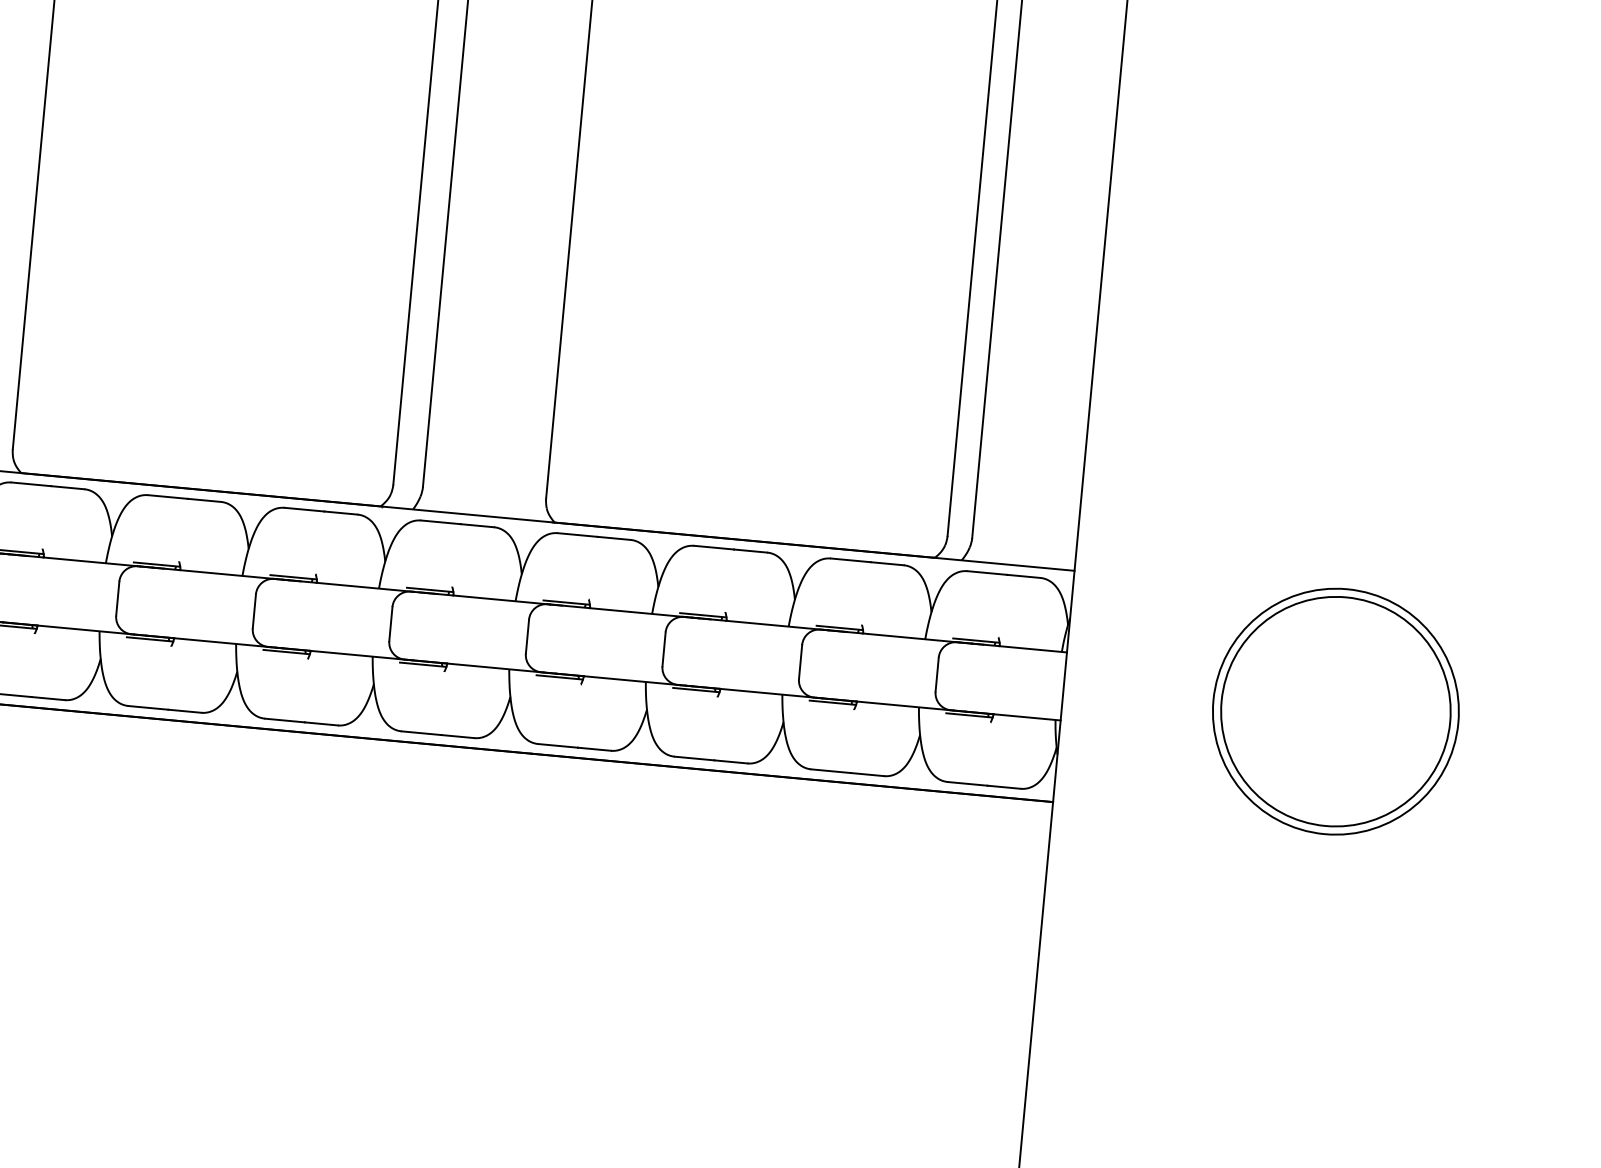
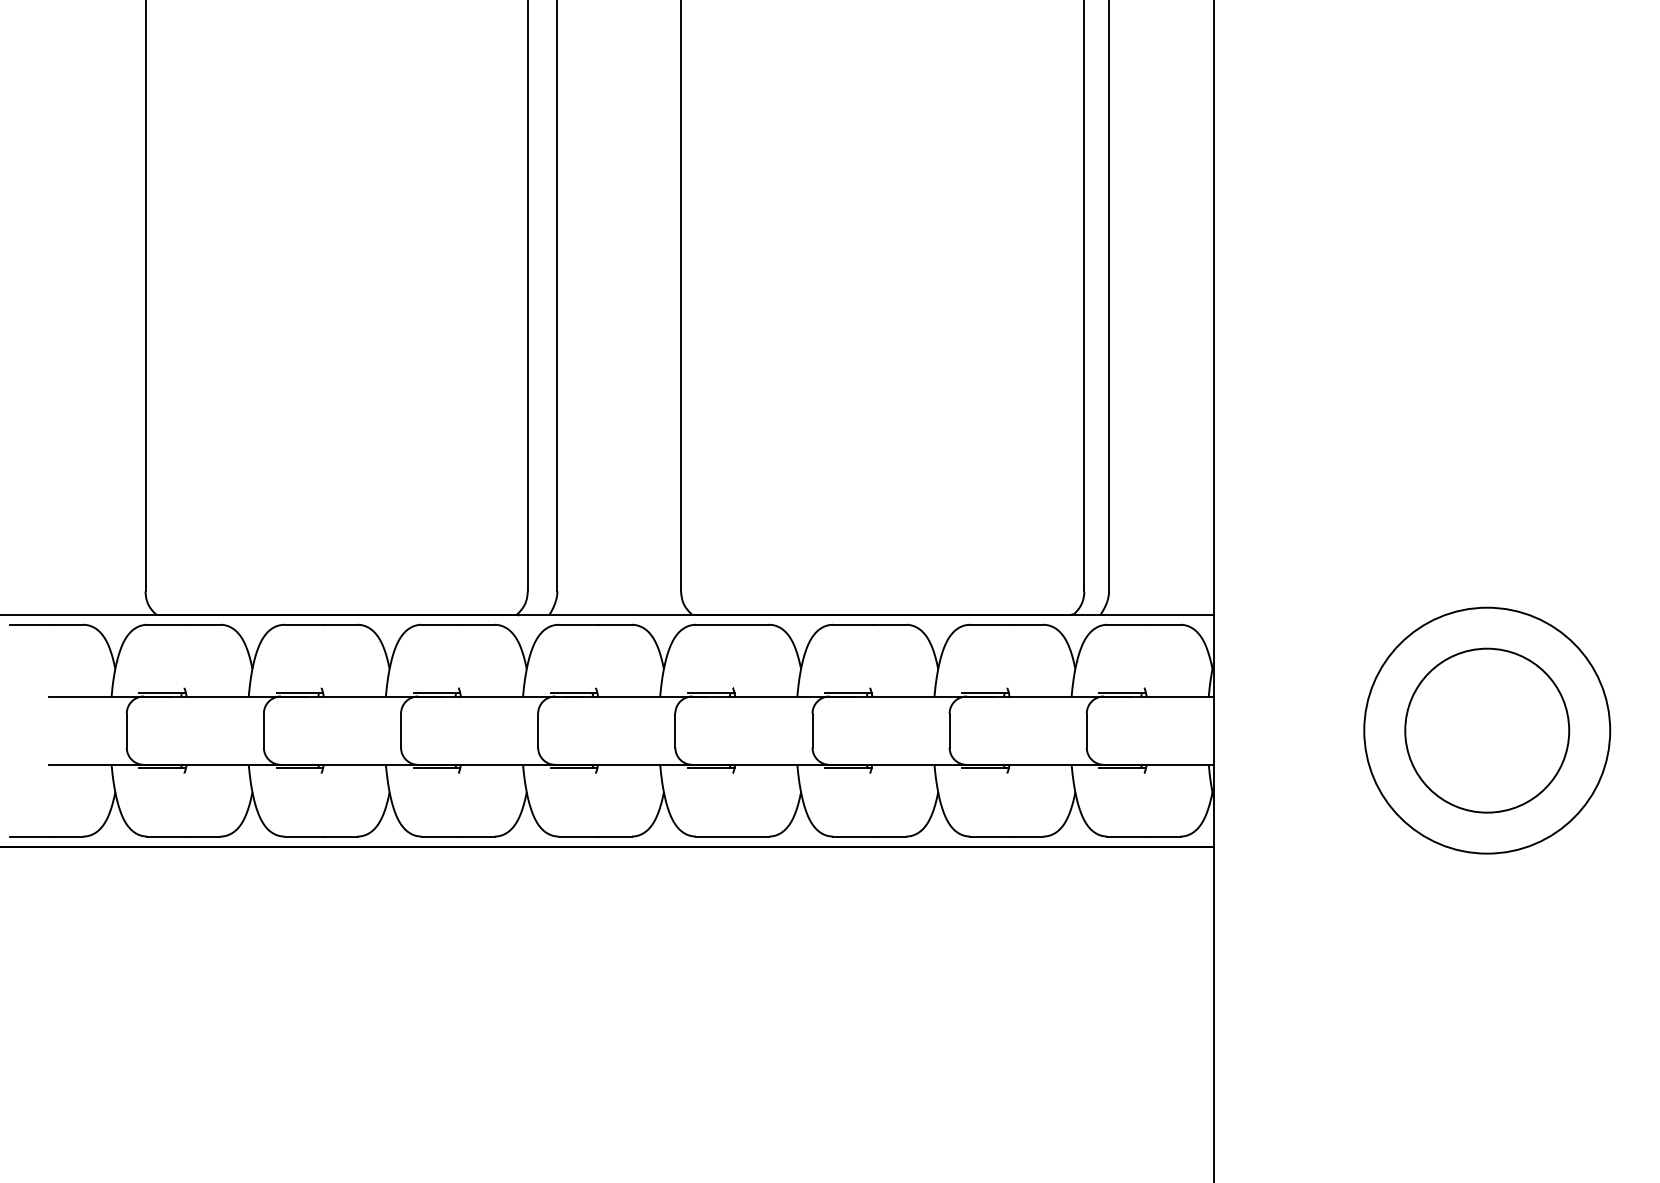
circle: (1336, 711) -> (1487, 730), size x0.71

